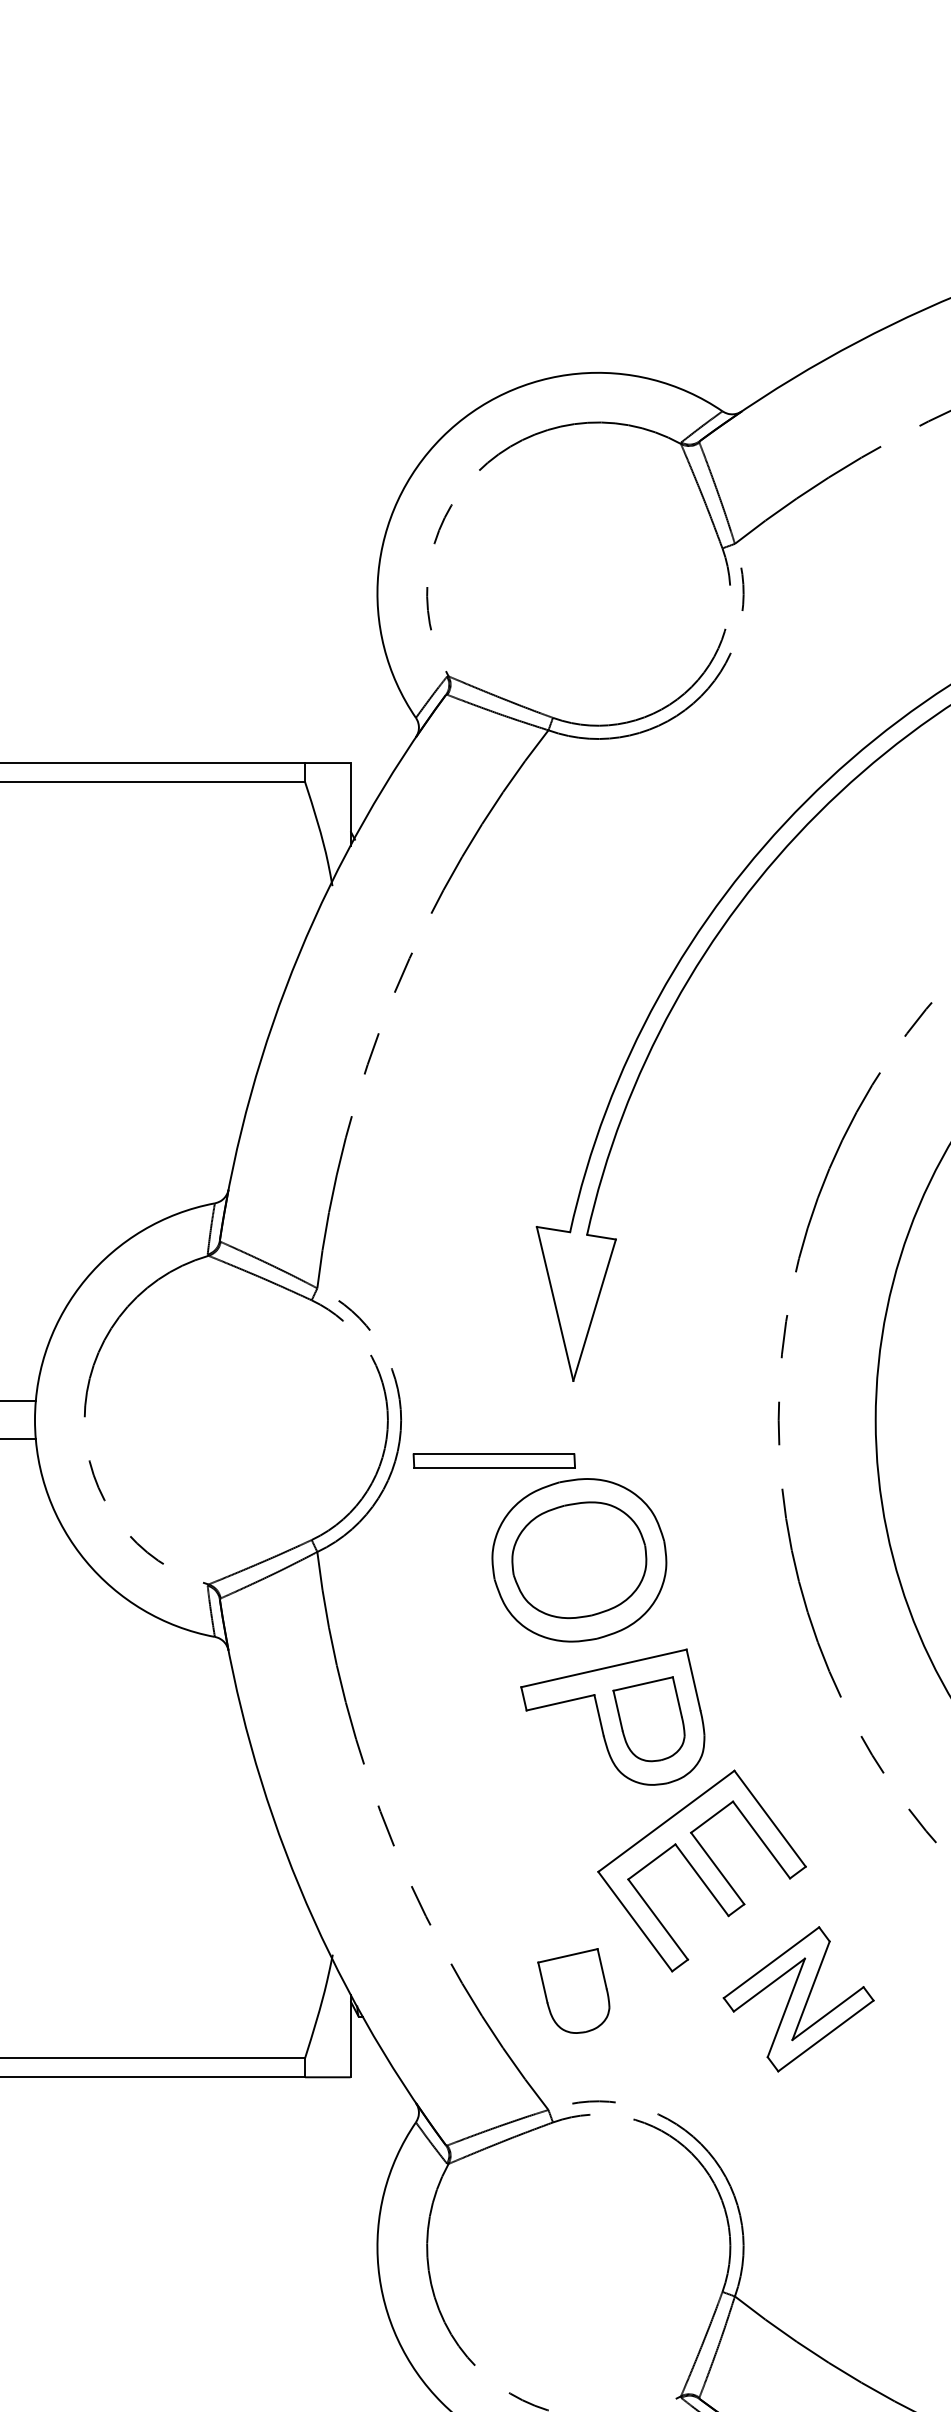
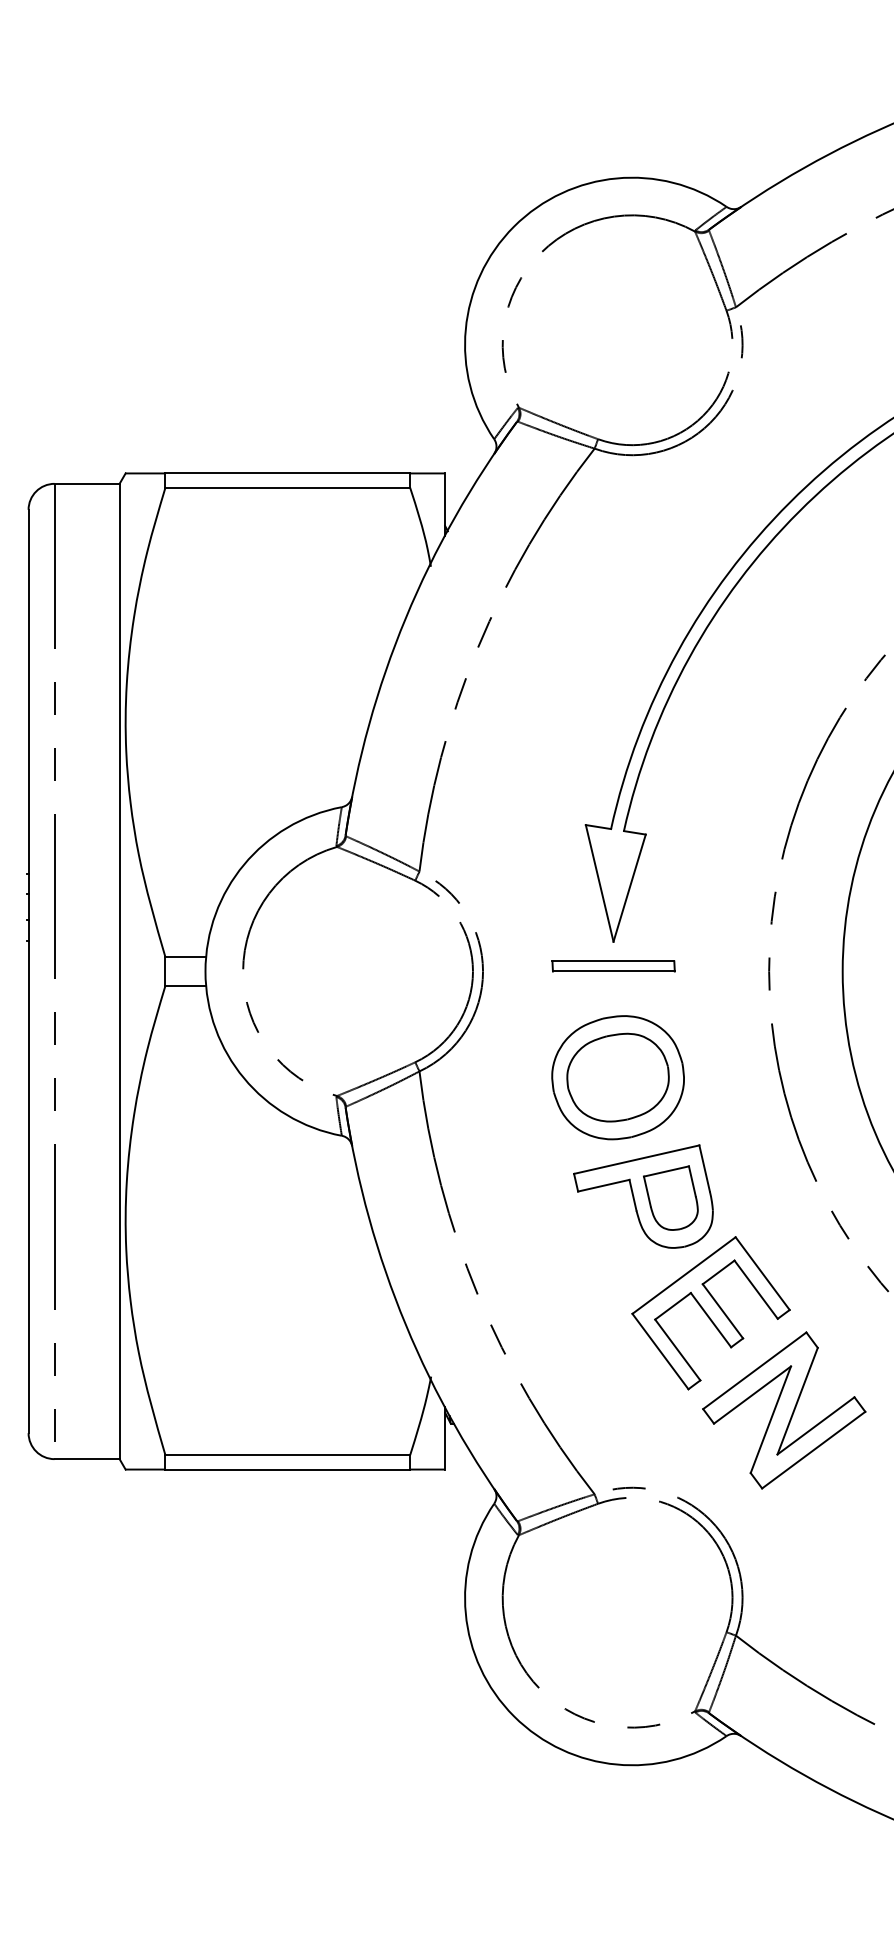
part: (494, 1461) -> (613, 966), moved
part: (573, 1990) -> (613, 1403), removed
part: (798, 1999) -> (784, 1410), size x1.43

